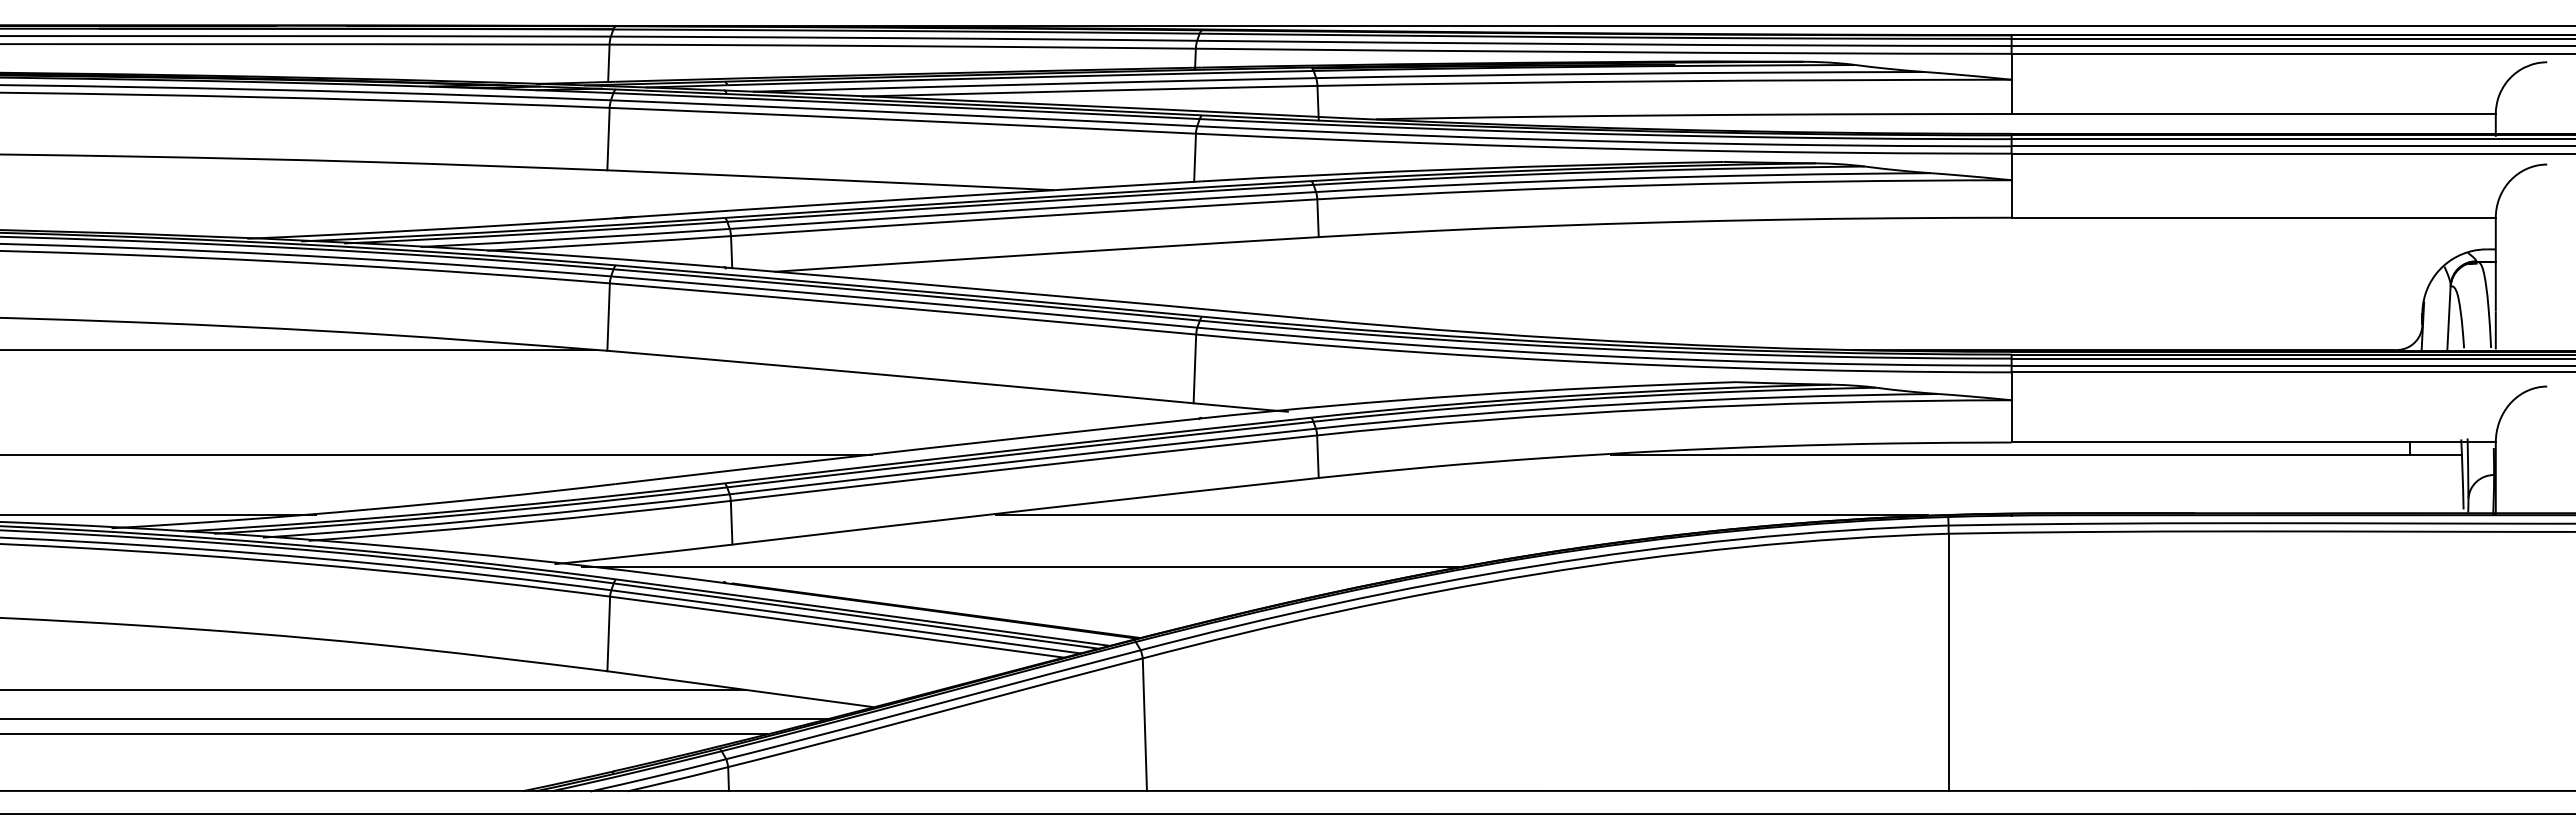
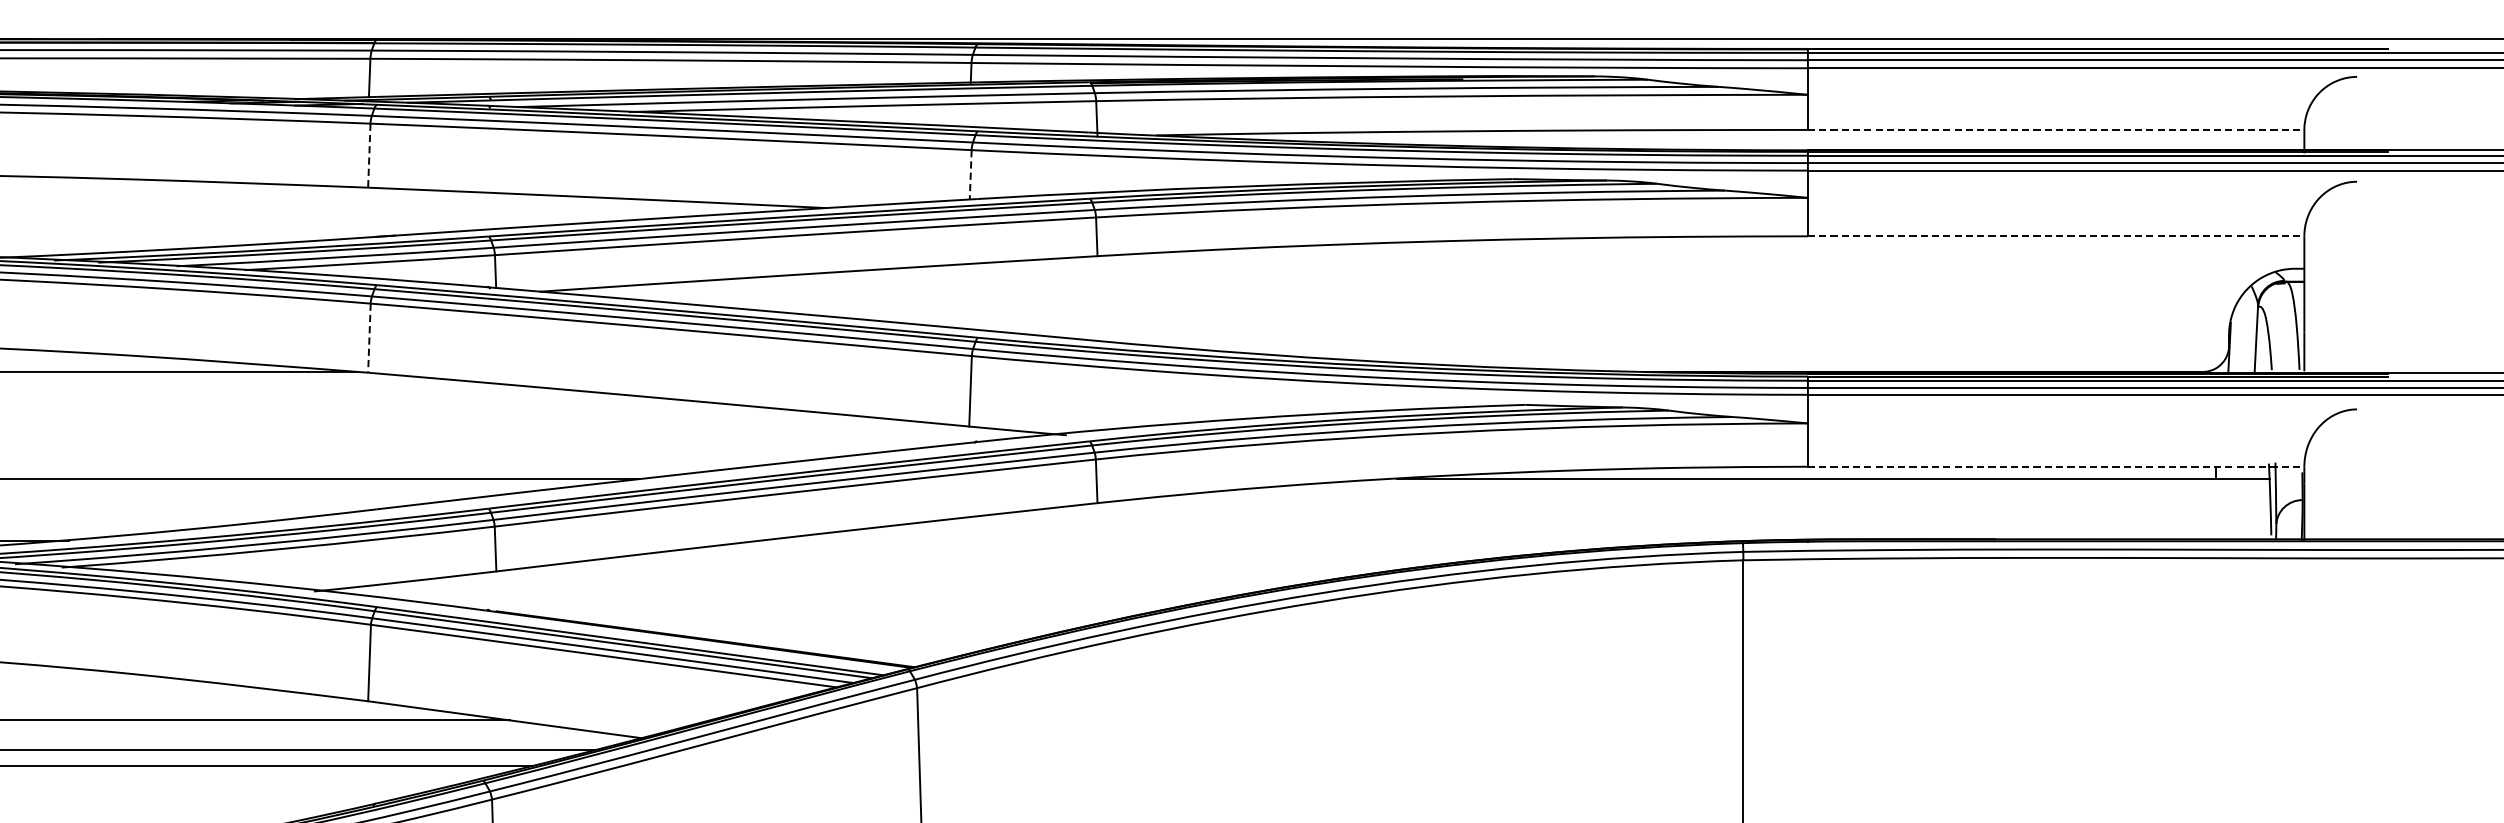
line: (2254, 113) -> (2056, 129), solid -> dashed
line: (608, 139) -> (369, 156), solid -> dashed
line: (1195, 158) -> (971, 175), solid -> dashed
line: (2254, 217) -> (2056, 236), solid -> dashed
line: (608, 317) -> (369, 338), solid -> dashed
line: (2254, 442) -> (2056, 466), solid -> dashed
line: (1461, 514) -> (1243, 540), removed
line: (1022, 566) -> (793, 593), removed

